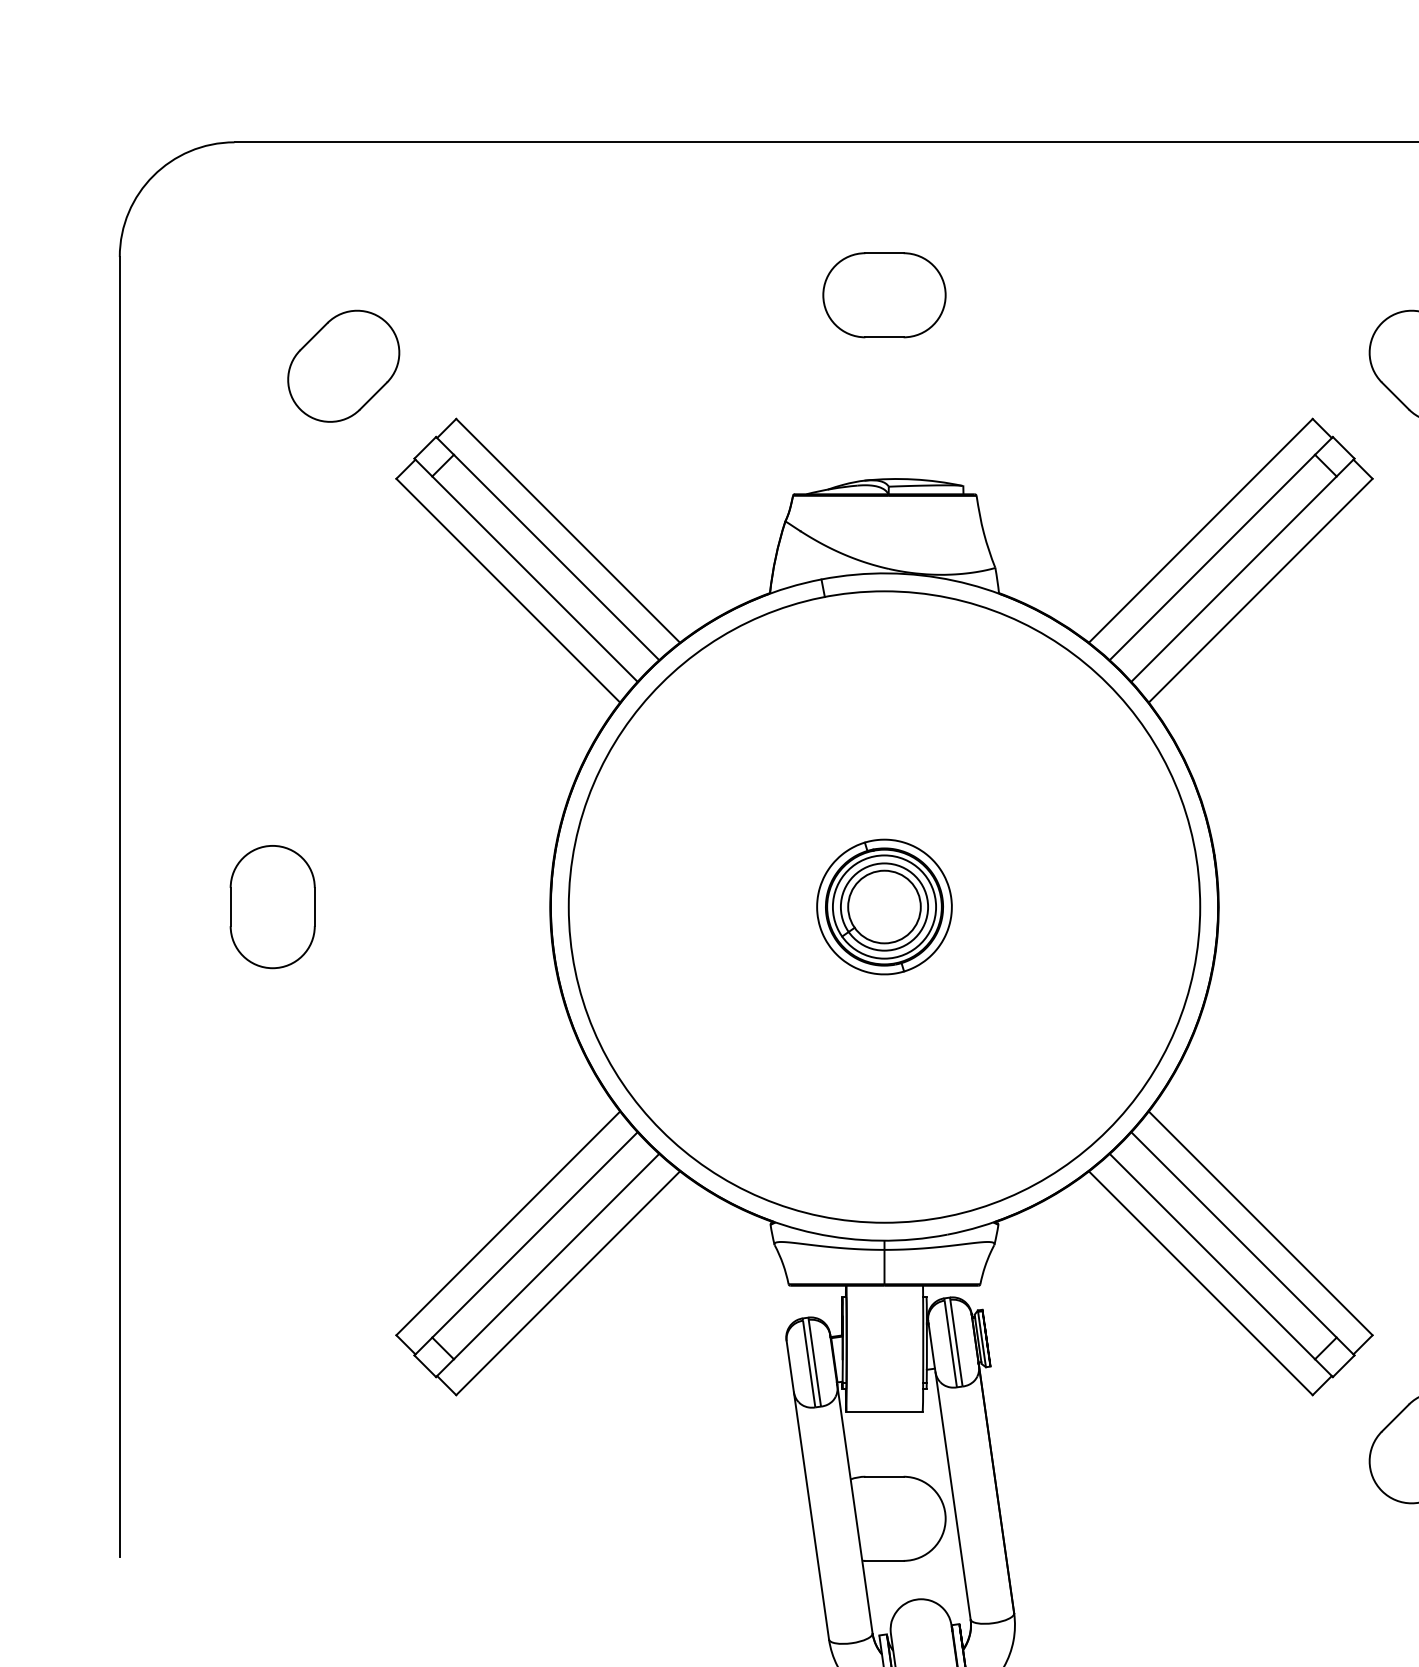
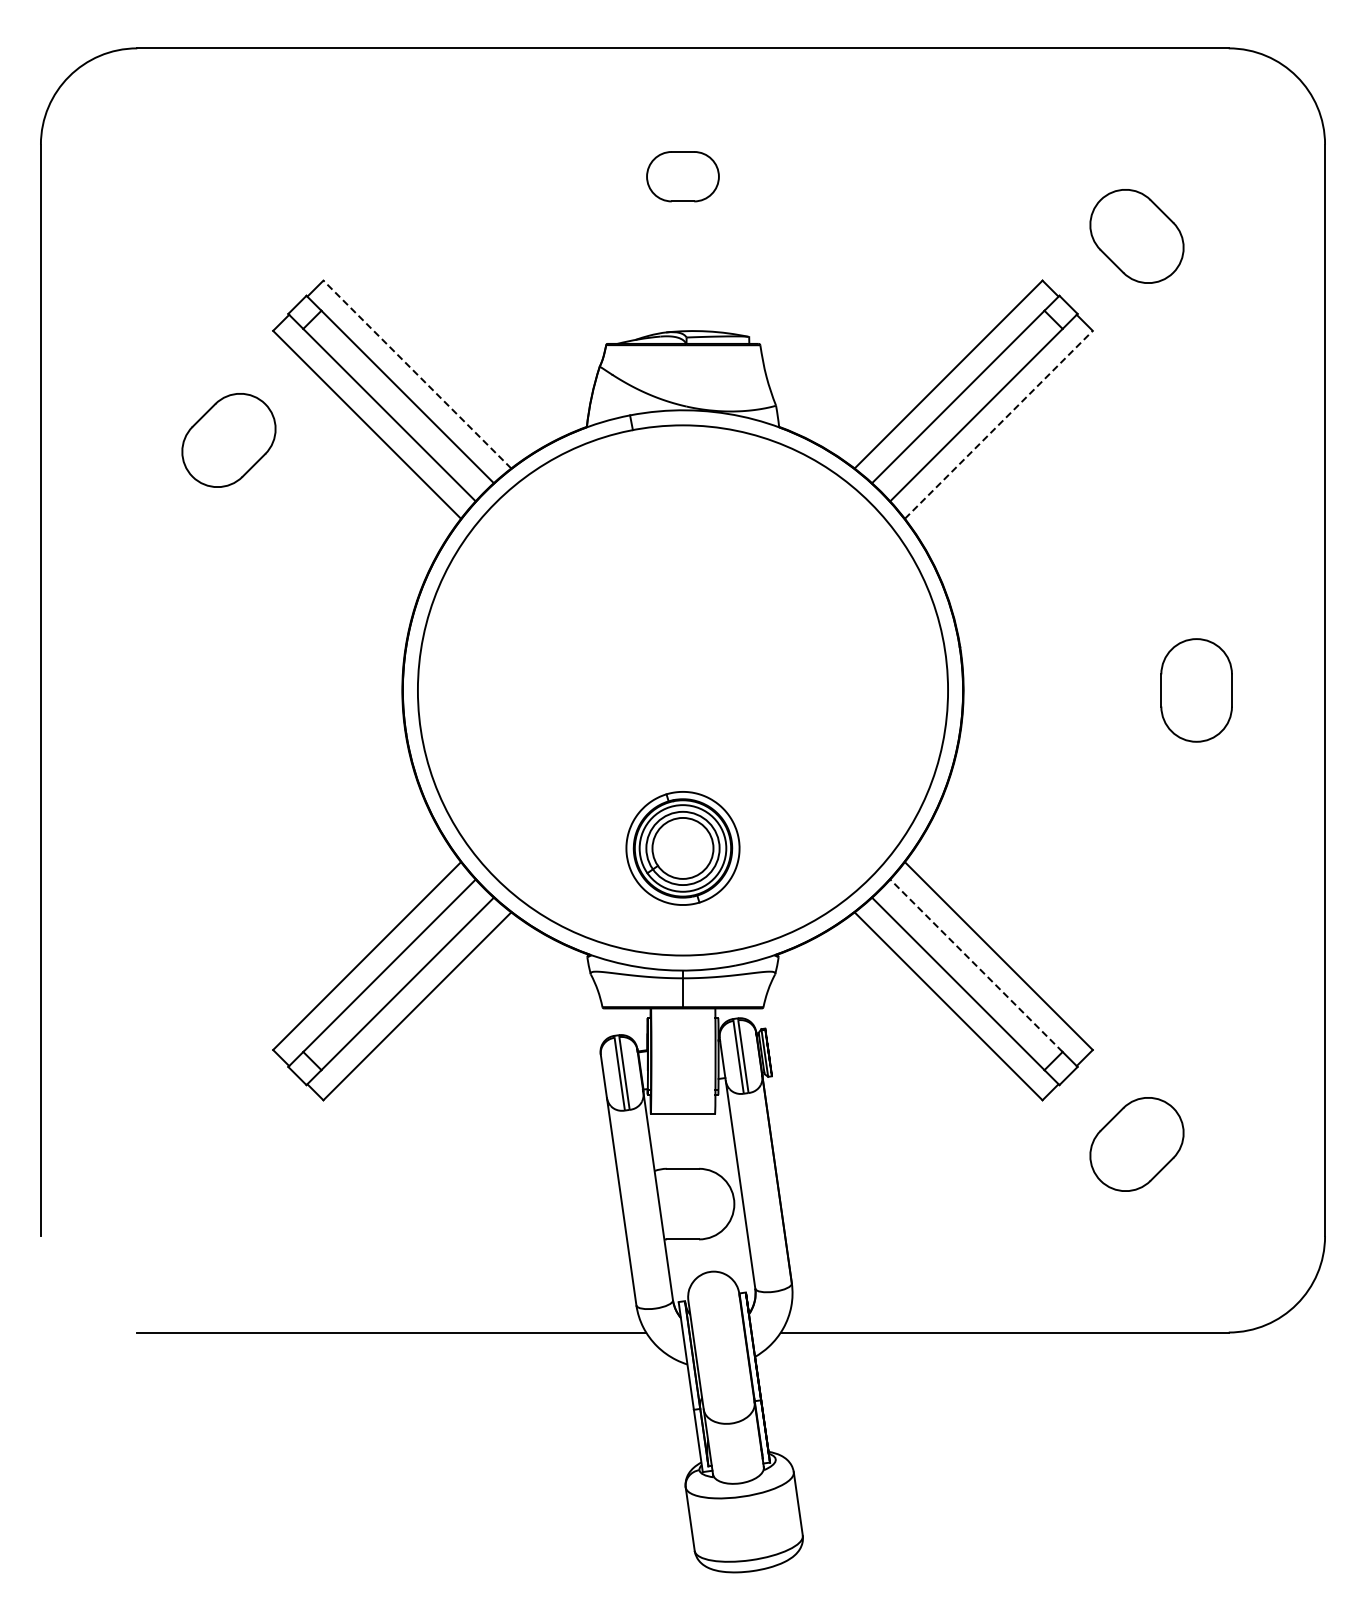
part: (883, 294) -> (682, 176), size x0.7
part: (343, 366) -> (228, 440), moved
line: (568, 530) -> (417, 374), solid -> dashed
line: (1260, 590) -> (998, 424), solid -> dashed
part: (272, 907) -> (169, 690), removed
part: (883, 907) -> (682, 848), moved
line: (1234, 1234) -> (976, 965), solid -> dashed

